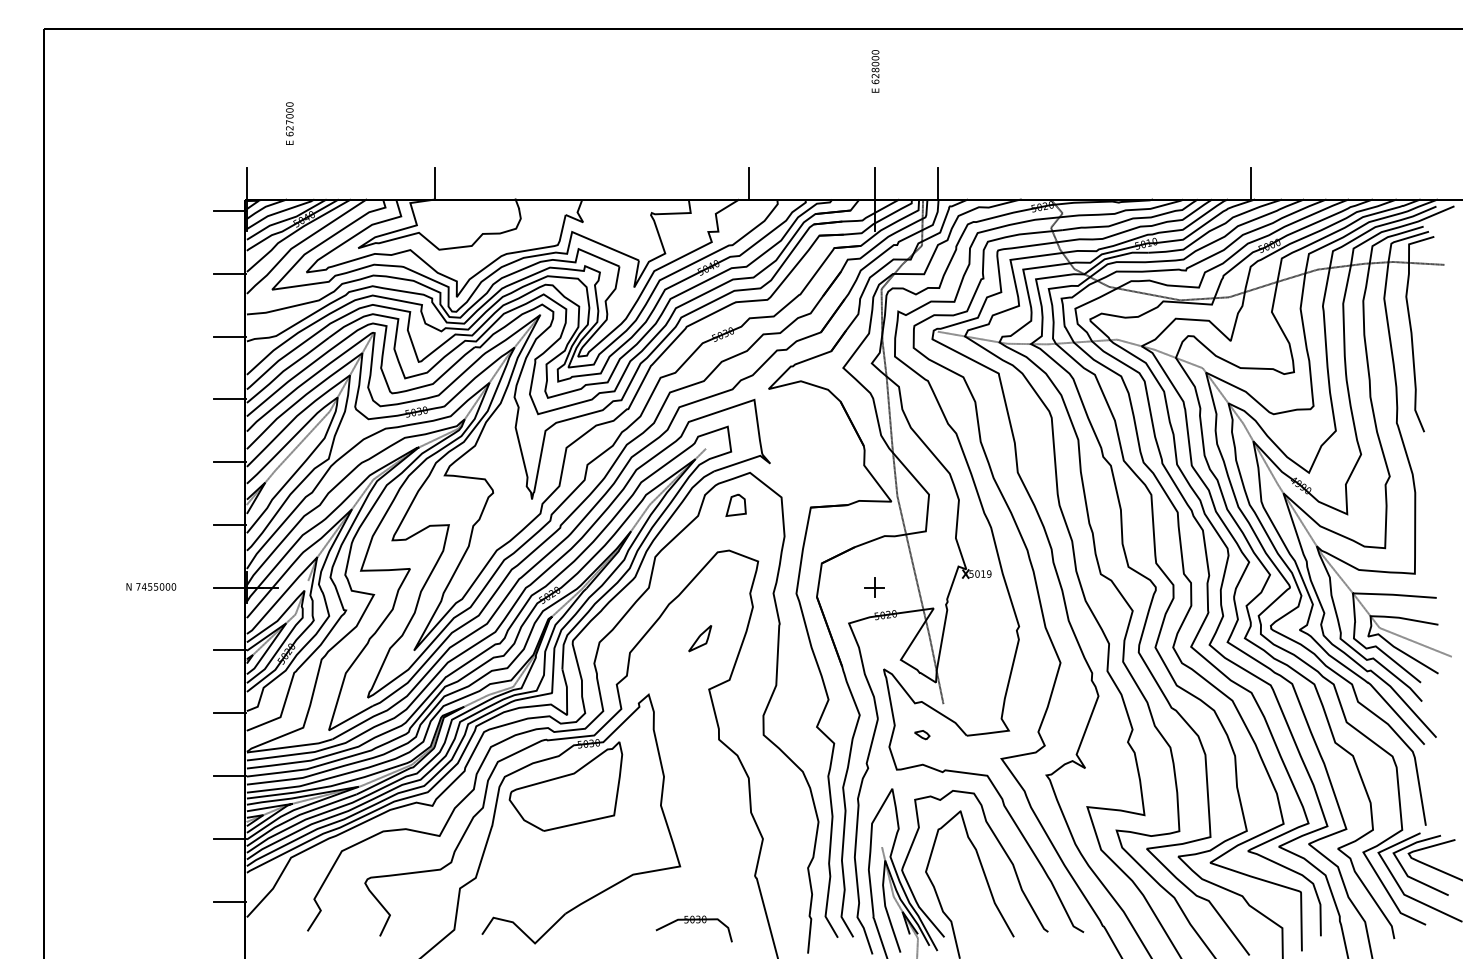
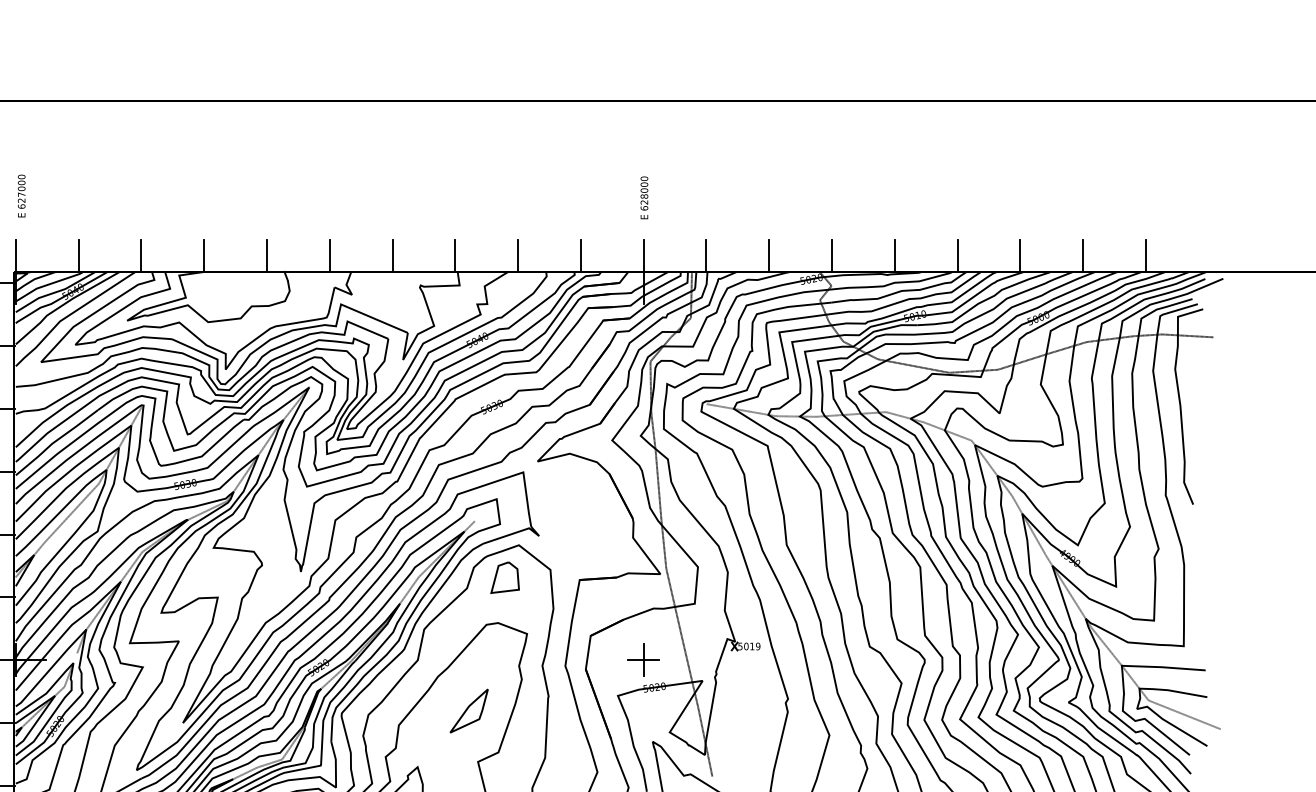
text: (875, 71) -> (644, 197), moved
text: (289, 123) -> (21, 195), moved
line: (309, 183) -> (78, 255), added
line: (372, 183) -> (141, 255), added
line: (498, 183) -> (267, 255), added
line: (560, 183) -> (329, 255), added
line: (623, 183) -> (392, 255), added
line: (686, 183) -> (455, 255), added
line: (811, 183) -> (580, 255), added
line: (1000, 183) -> (769, 255), added
line: (1063, 183) -> (832, 255), added
line: (1125, 183) -> (894, 255), added
line: (1188, 183) -> (957, 255), added
line: (1314, 183) -> (1083, 255), added
line: (1377, 183) -> (1146, 255), added
part: (735, 505) -> (504, 577), size x1.43
part: (874, 587) -> (643, 659), size x1.67
part: (699, 638) -> (468, 710), size x1.67

